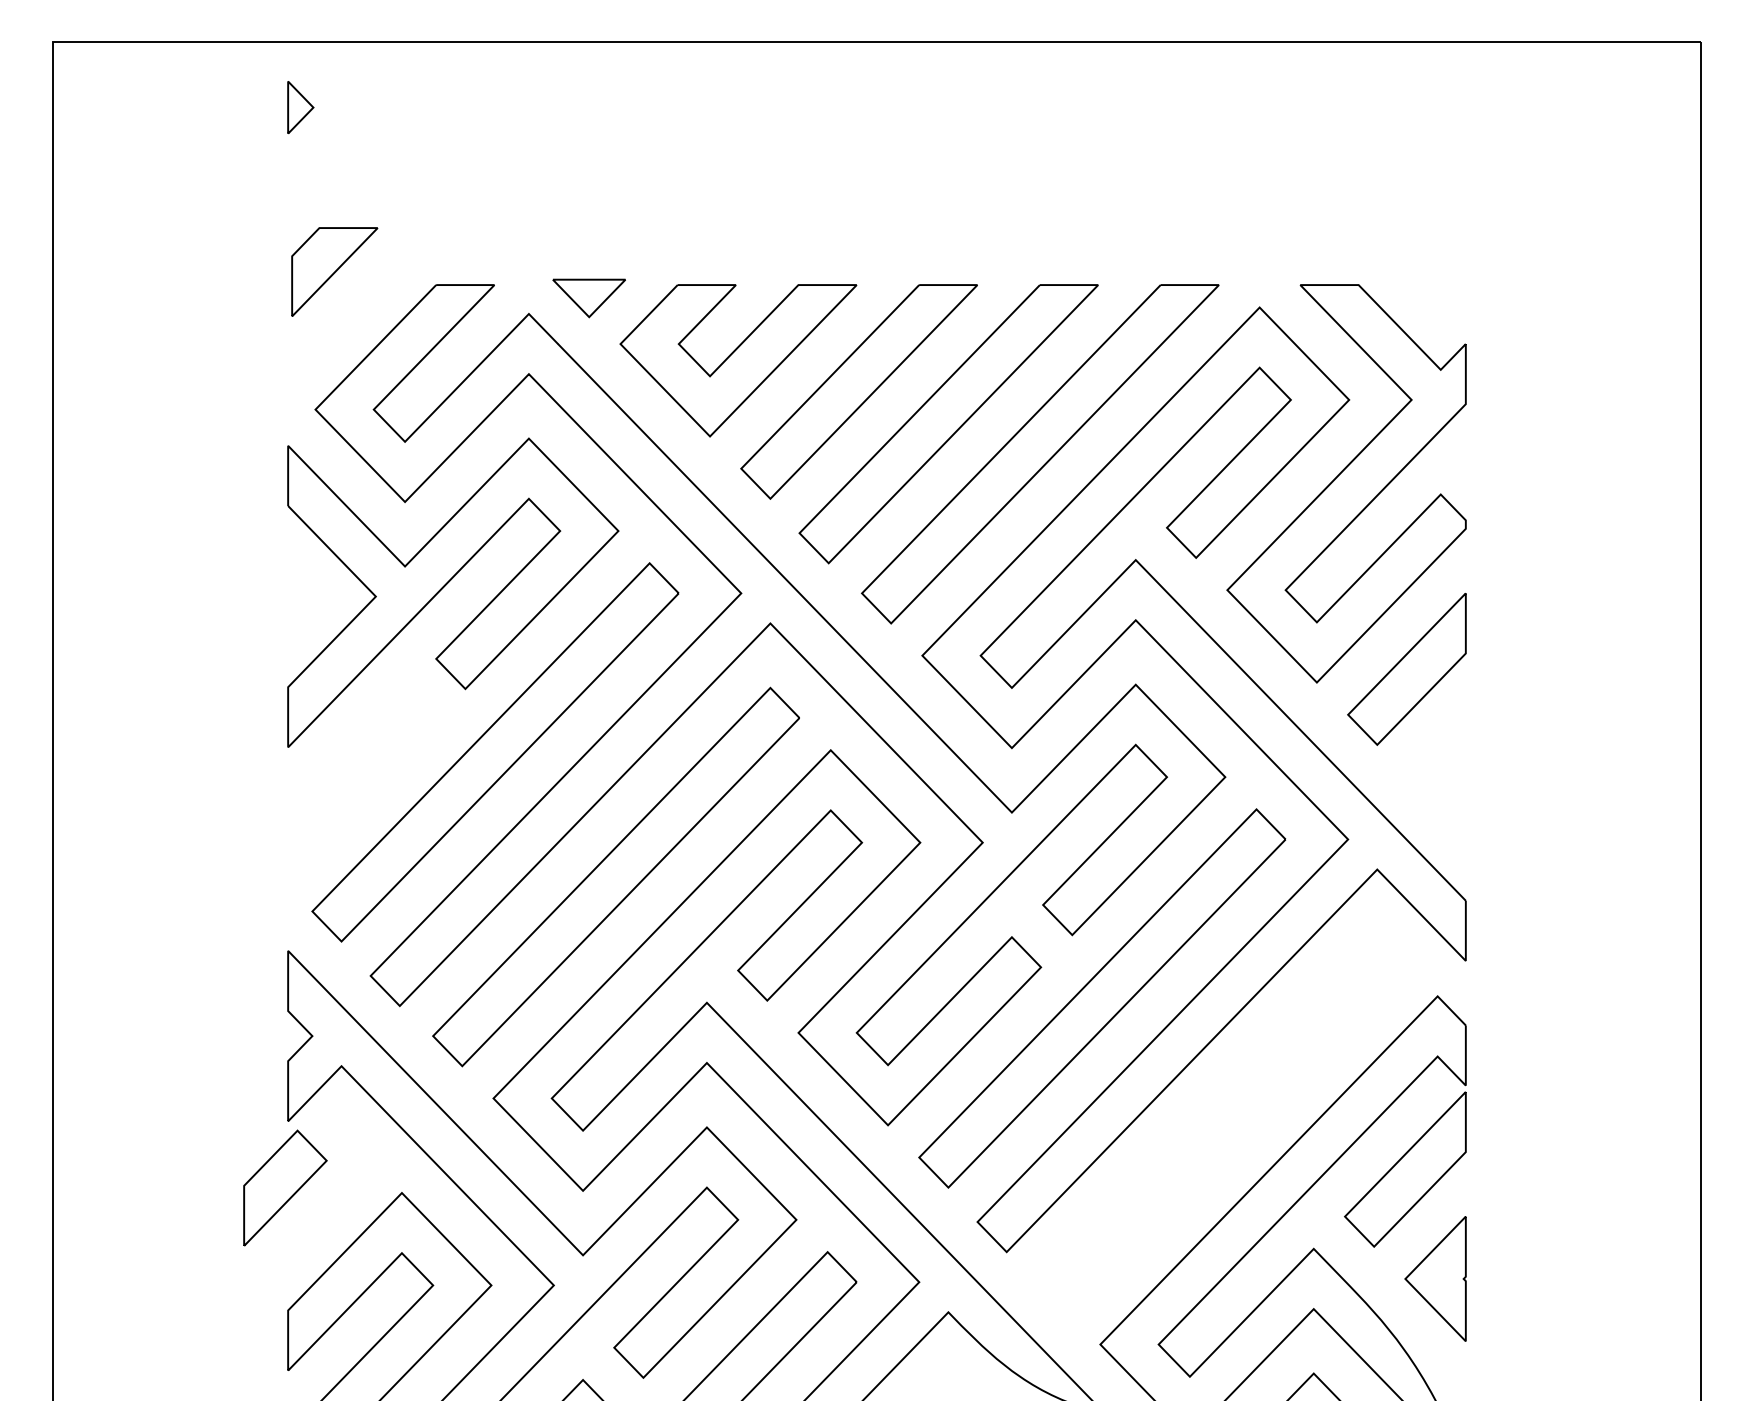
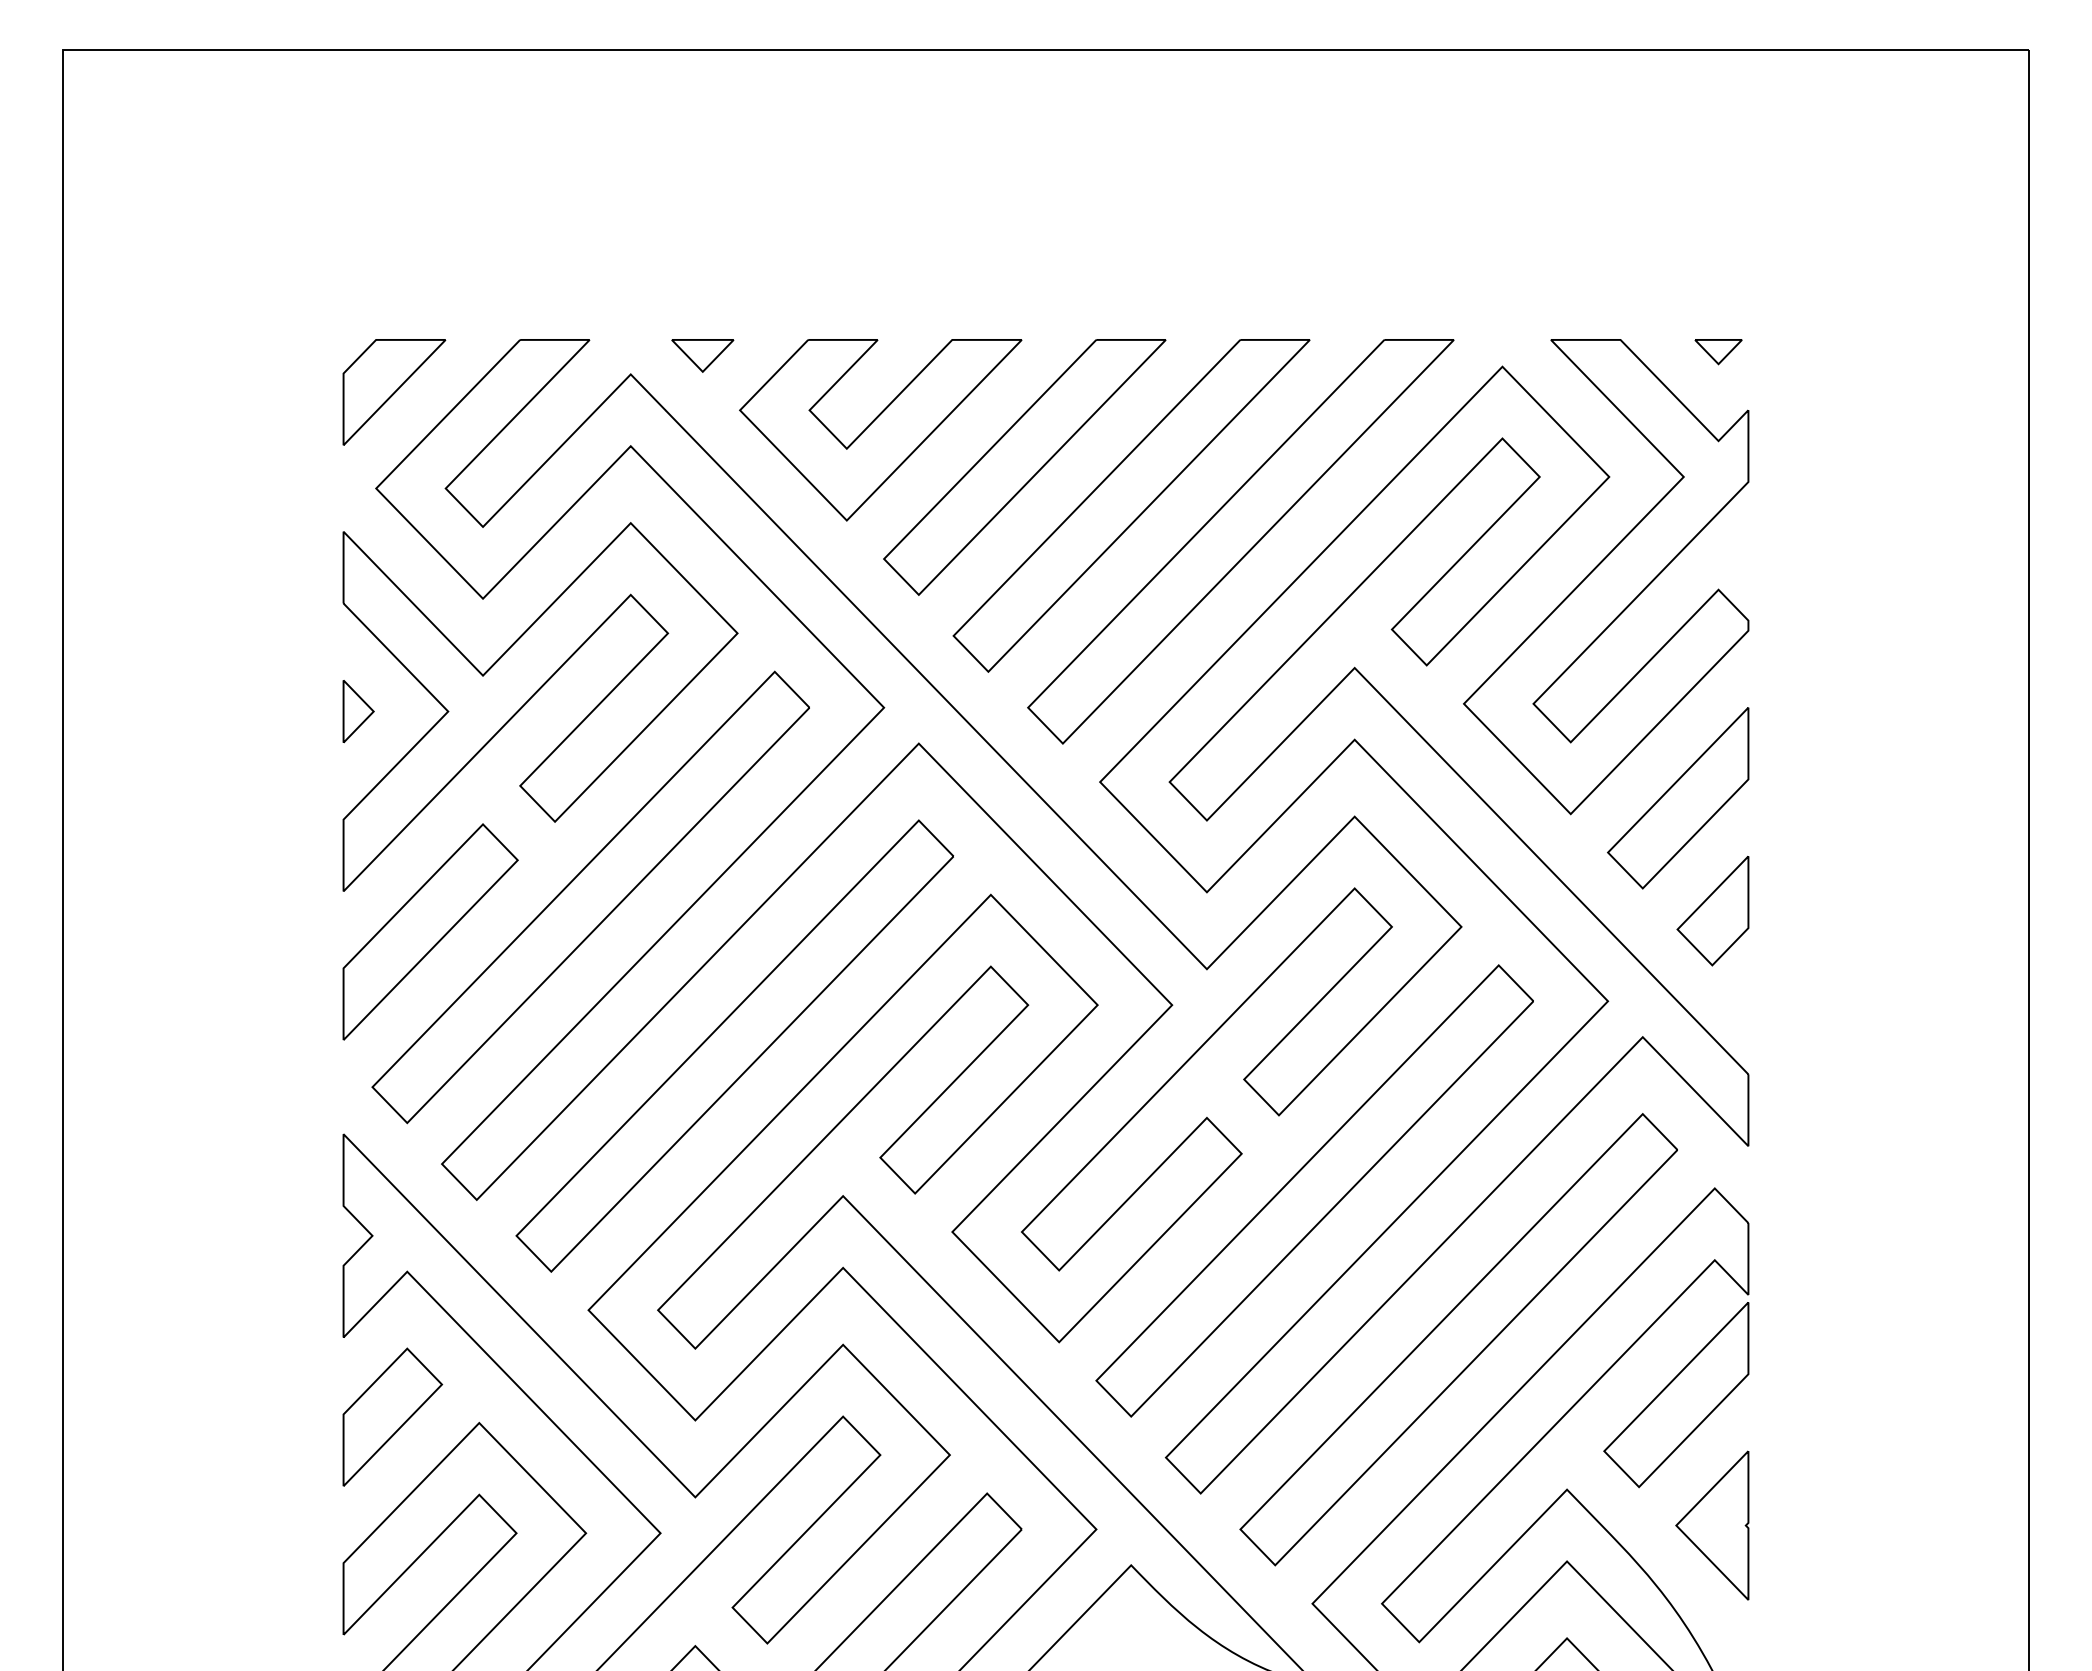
part: (300, 107) -> (358, 711), moved
part: (334, 271) -> (394, 391), moved
part: (1440, 295) -> (1718, 352), added
part: (589, 298) -> (703, 355), size x0.71
part: (1435, 763) -> (1712, 910), added
part: (361, 781) -> (431, 932), added
part: (1222, 1123) -> (1458, 1340), added
part: (285, 1187) -> (392, 1416), moved

